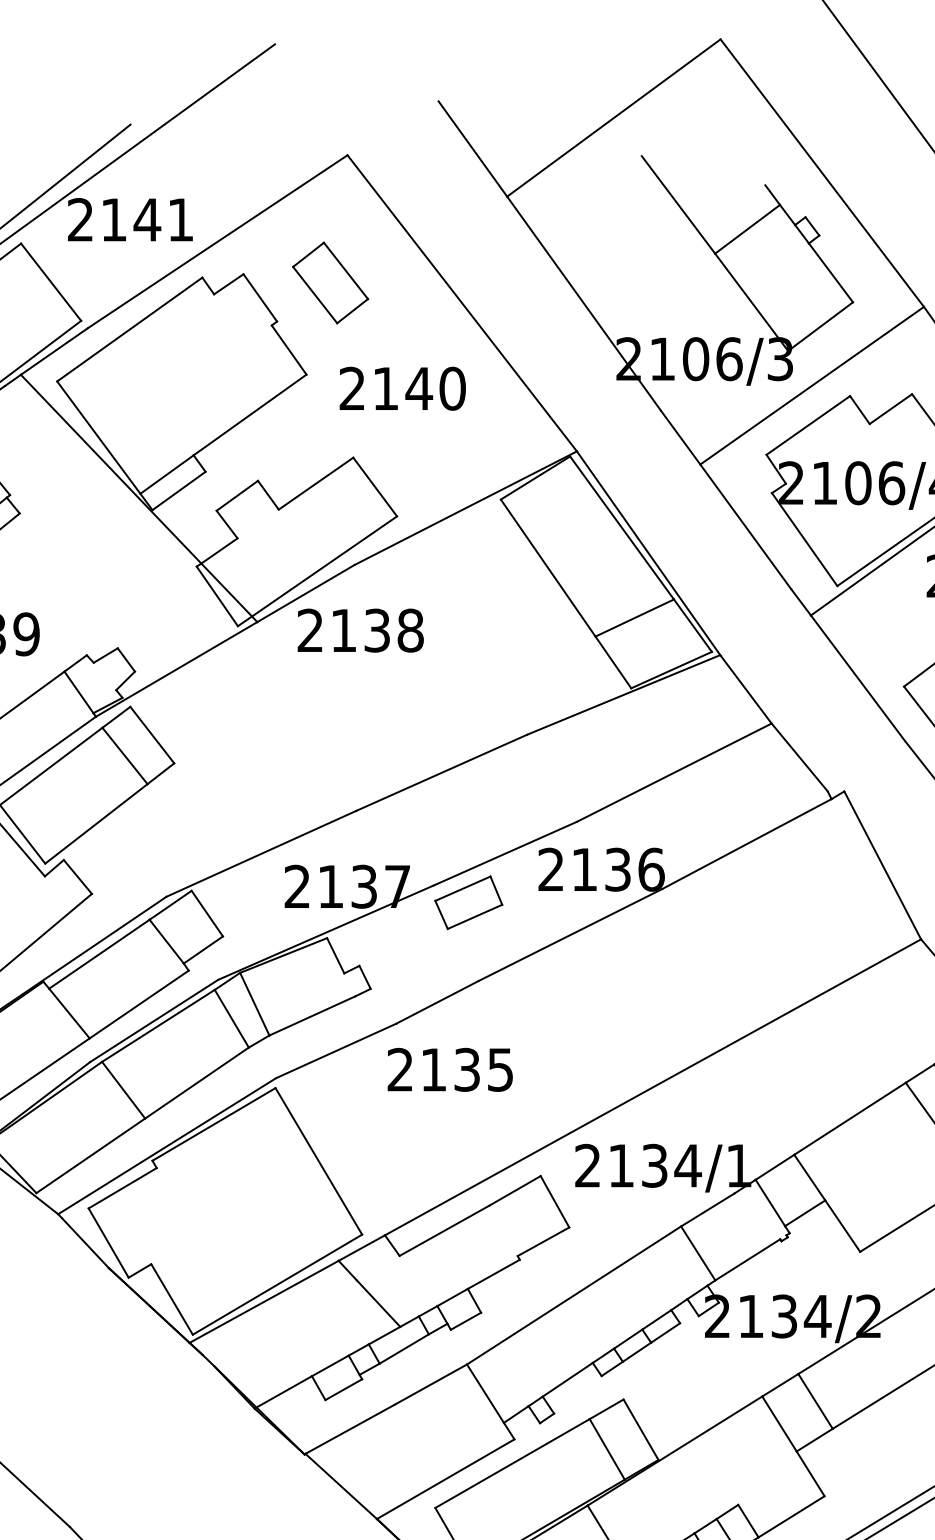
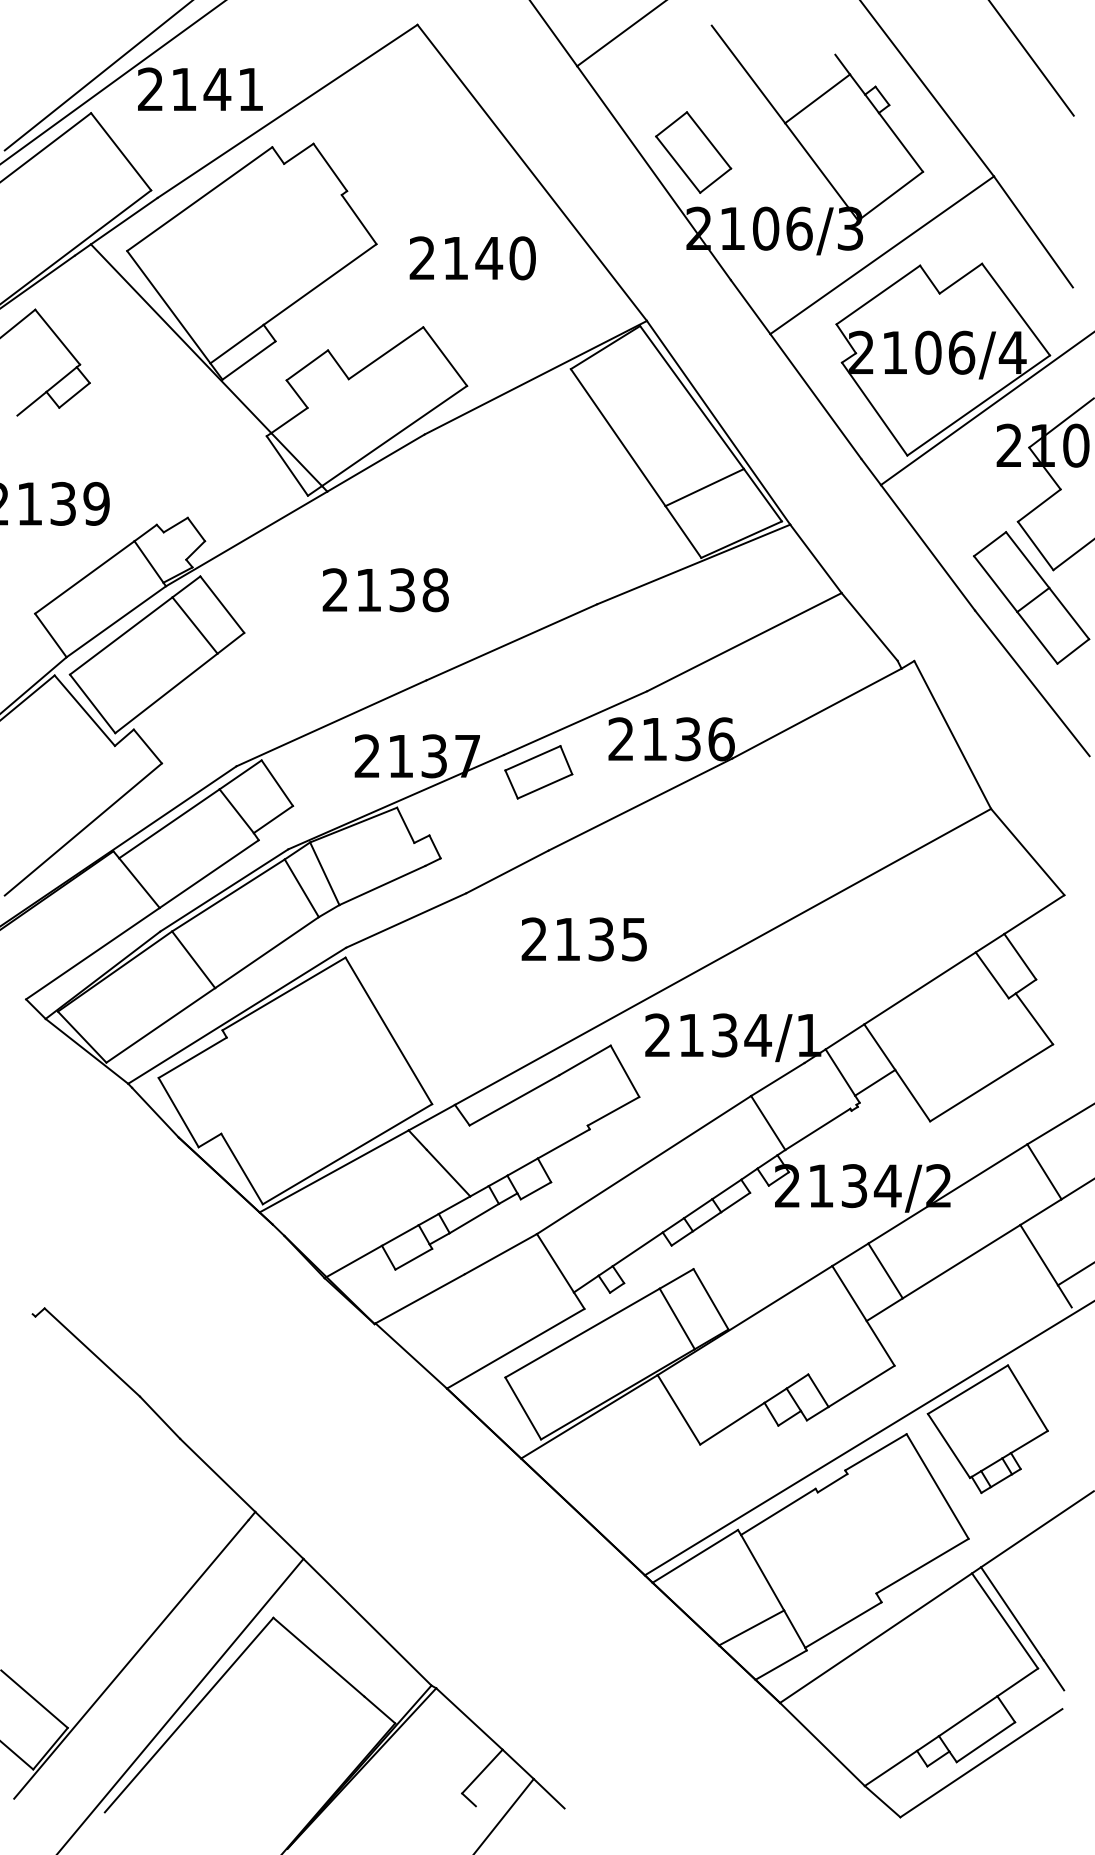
part: (330, 282) -> (693, 152), moved
text: (360, 630) -> (385, 590), moved
text: (449, 1069) -> (583, 939), moved

